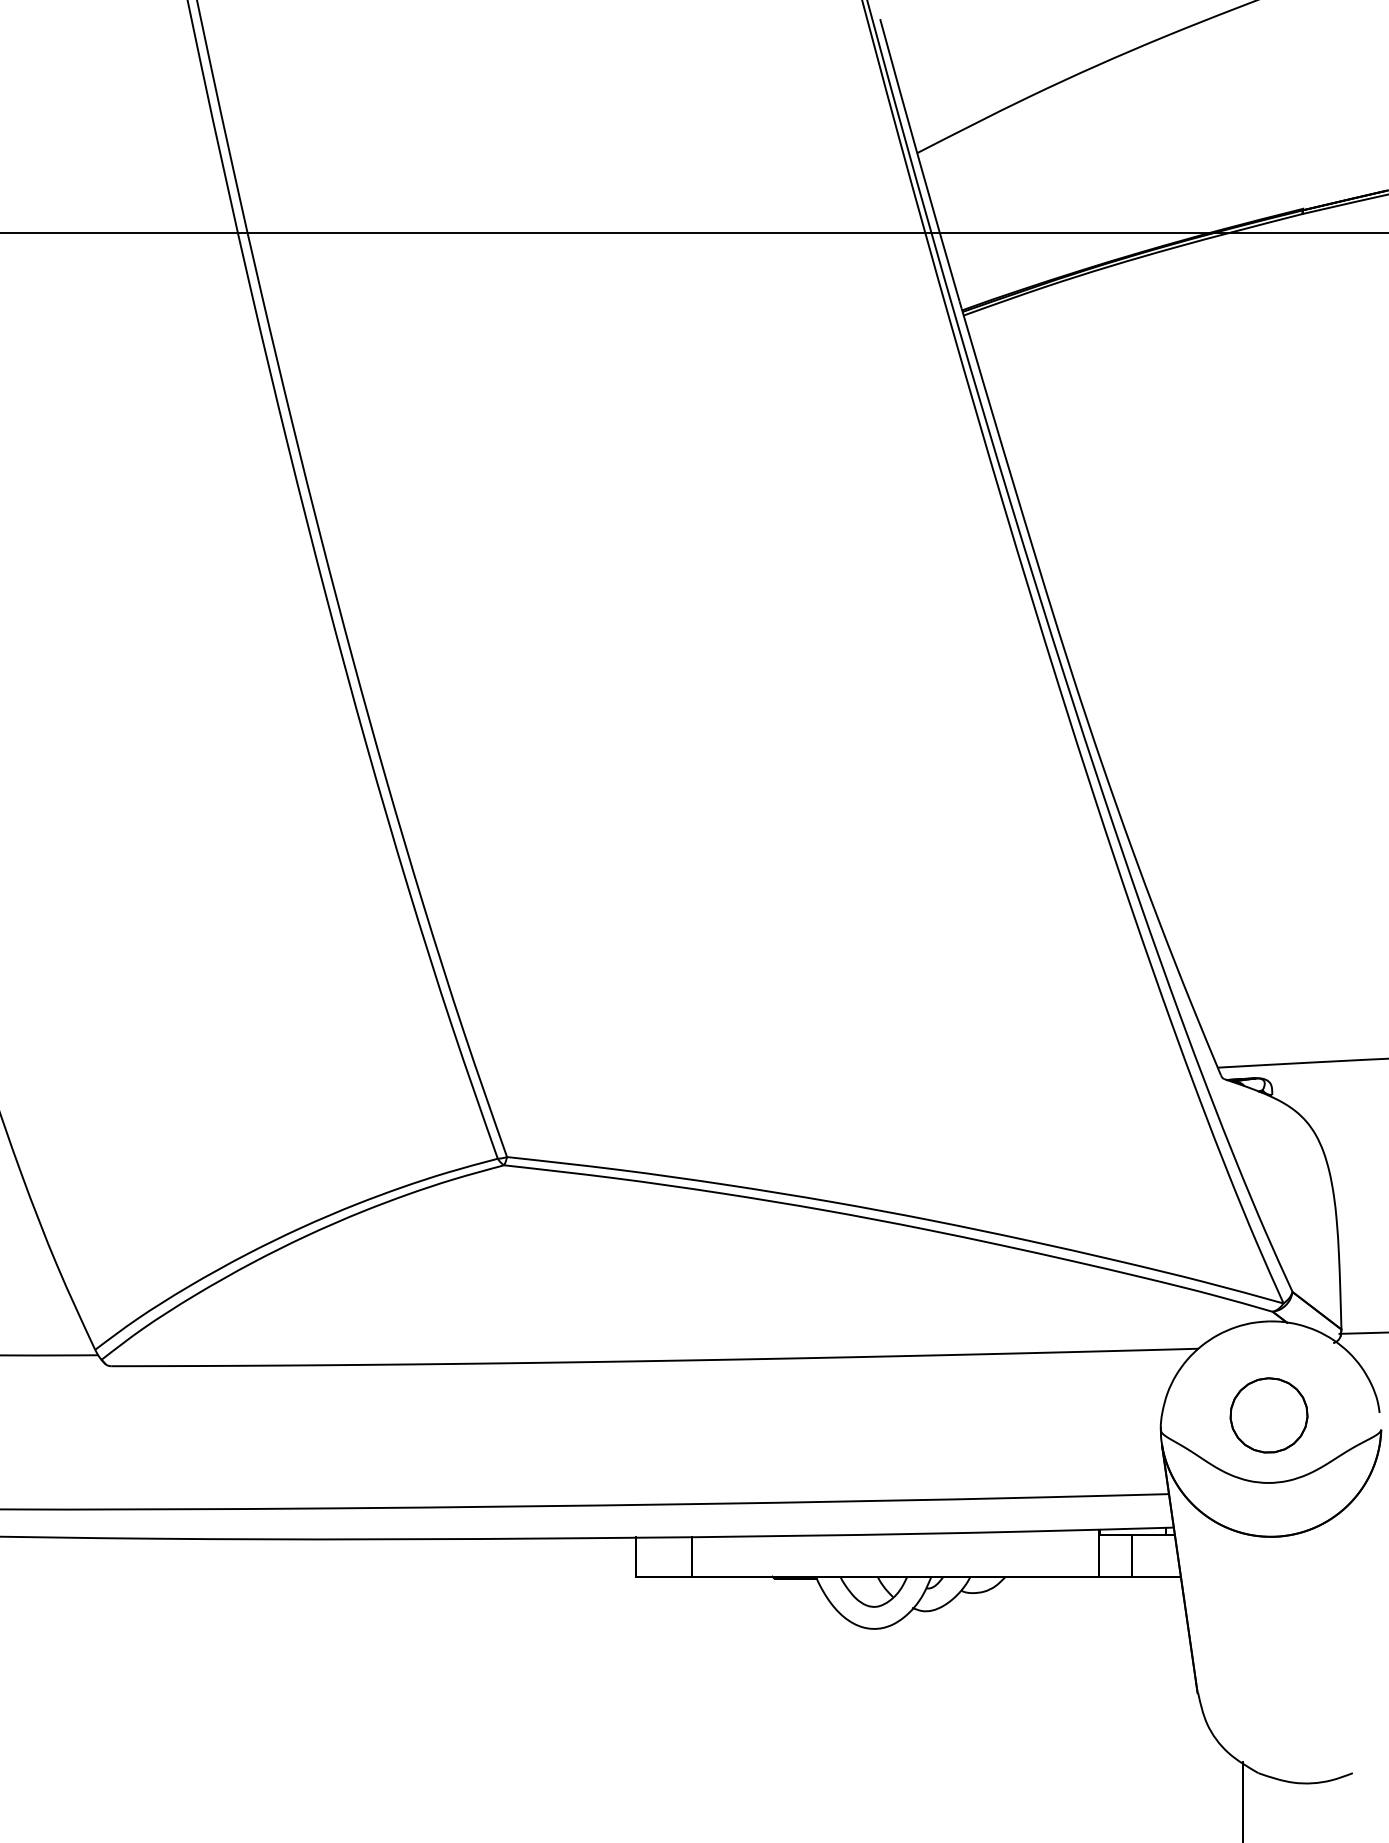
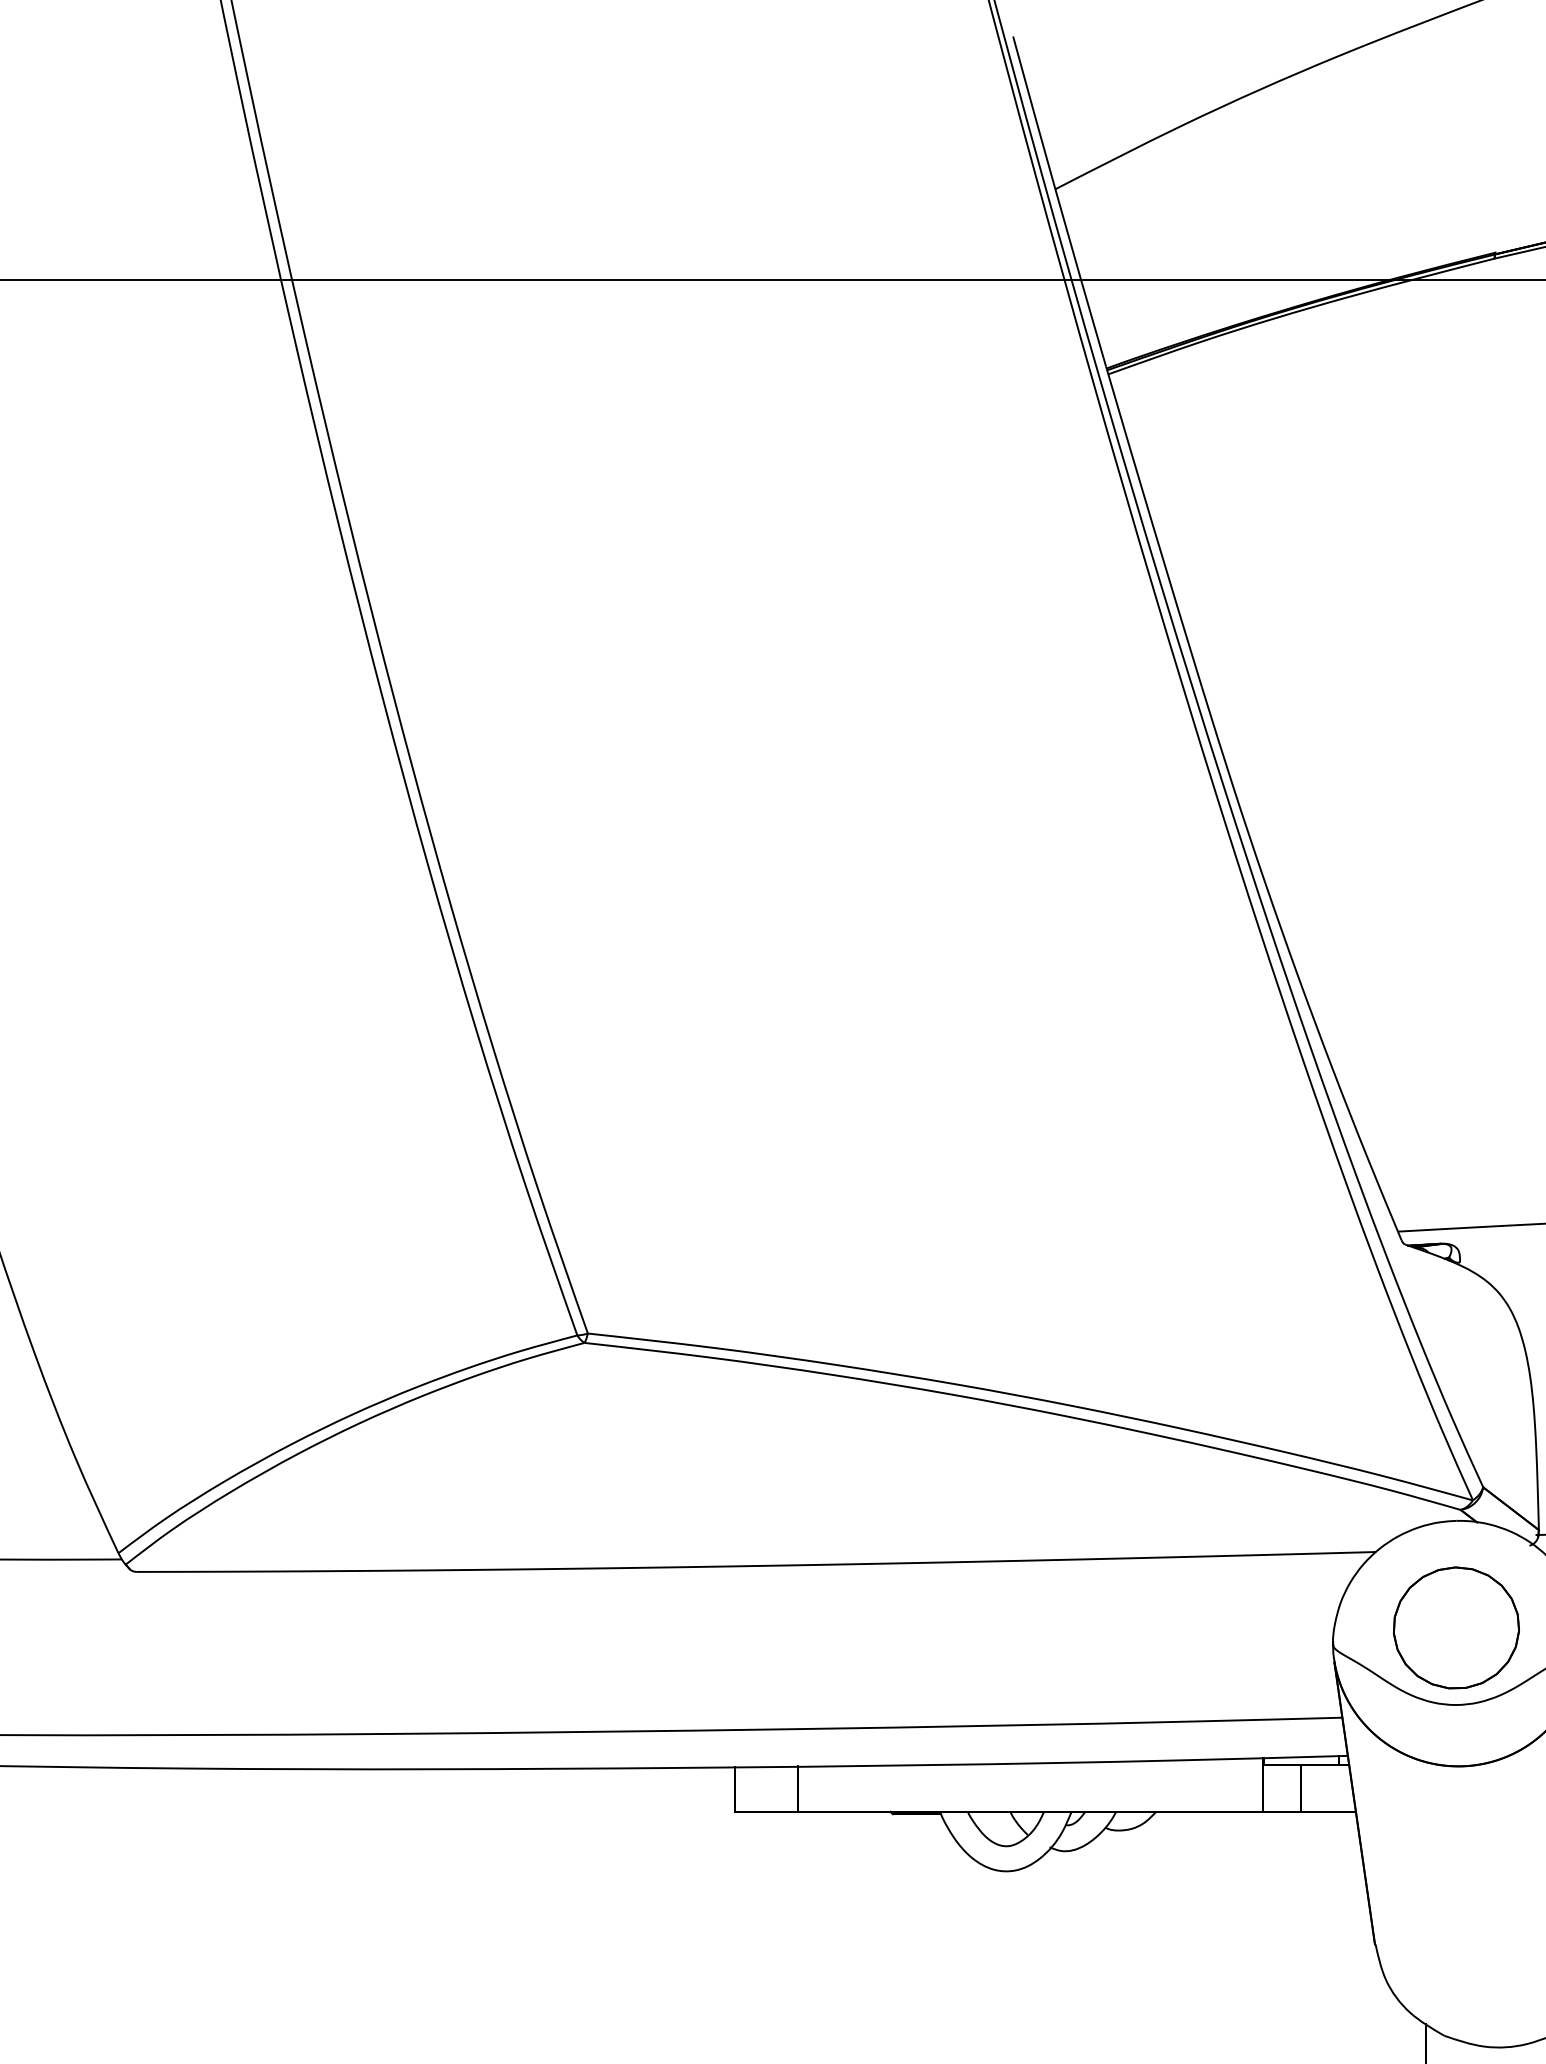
part: (1268, 1415) -> (1455, 1628), size x1.43

